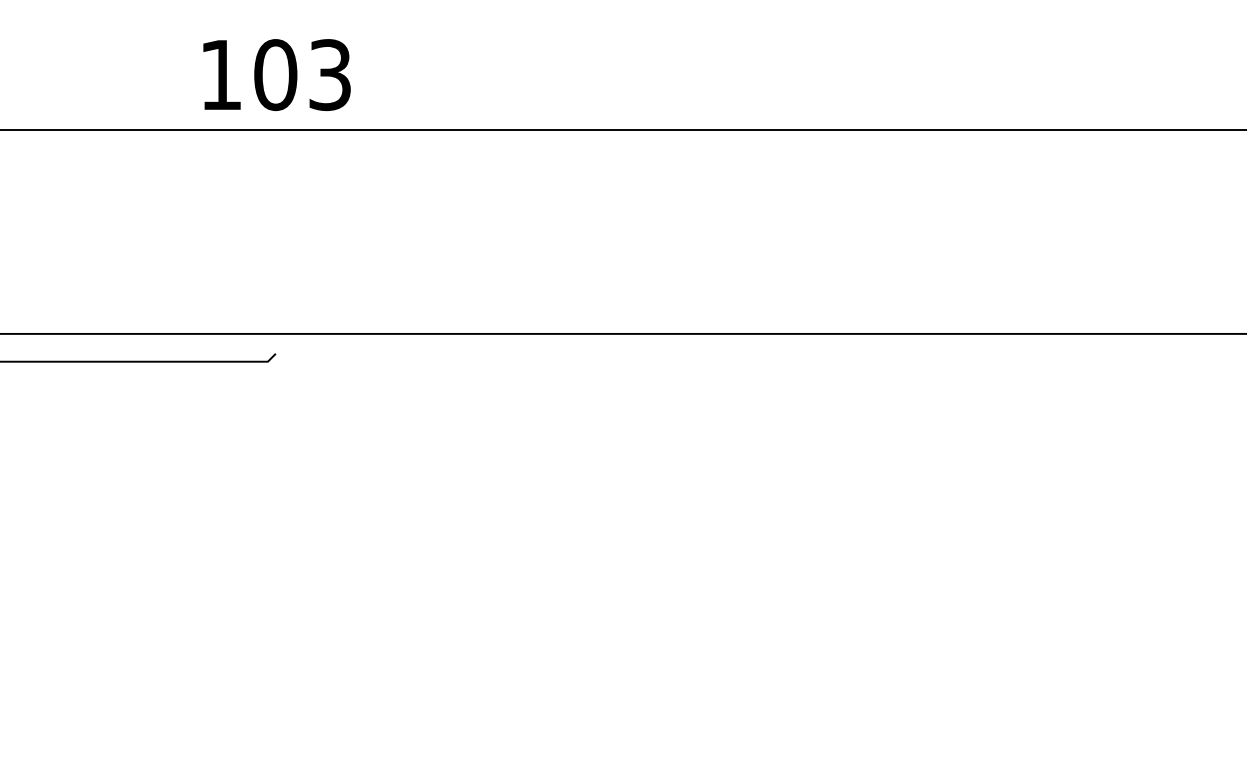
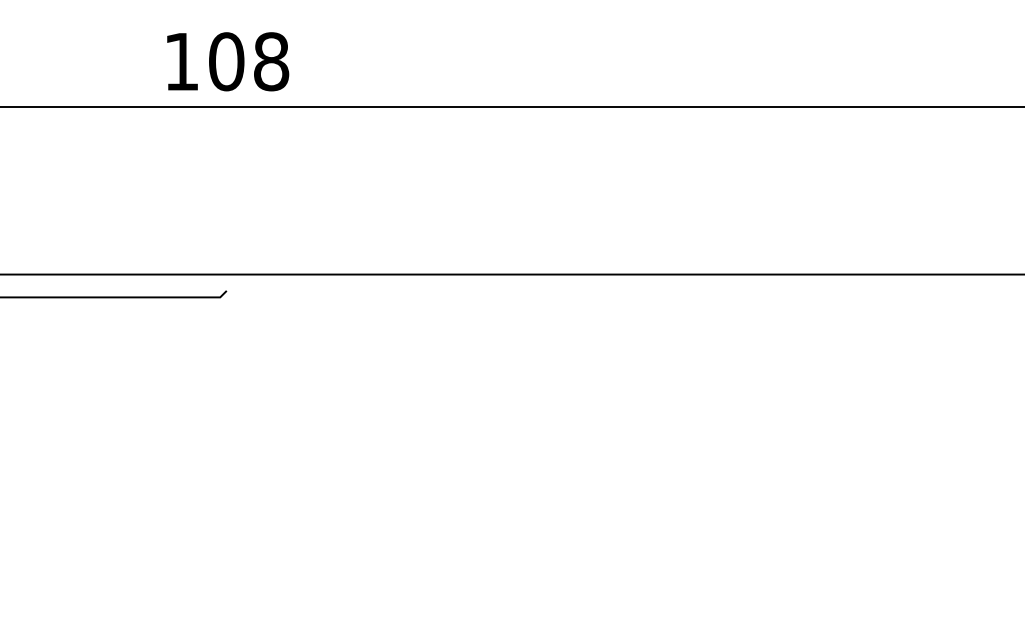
text: (330, 75) -> (271, 62), 103 -> 108

